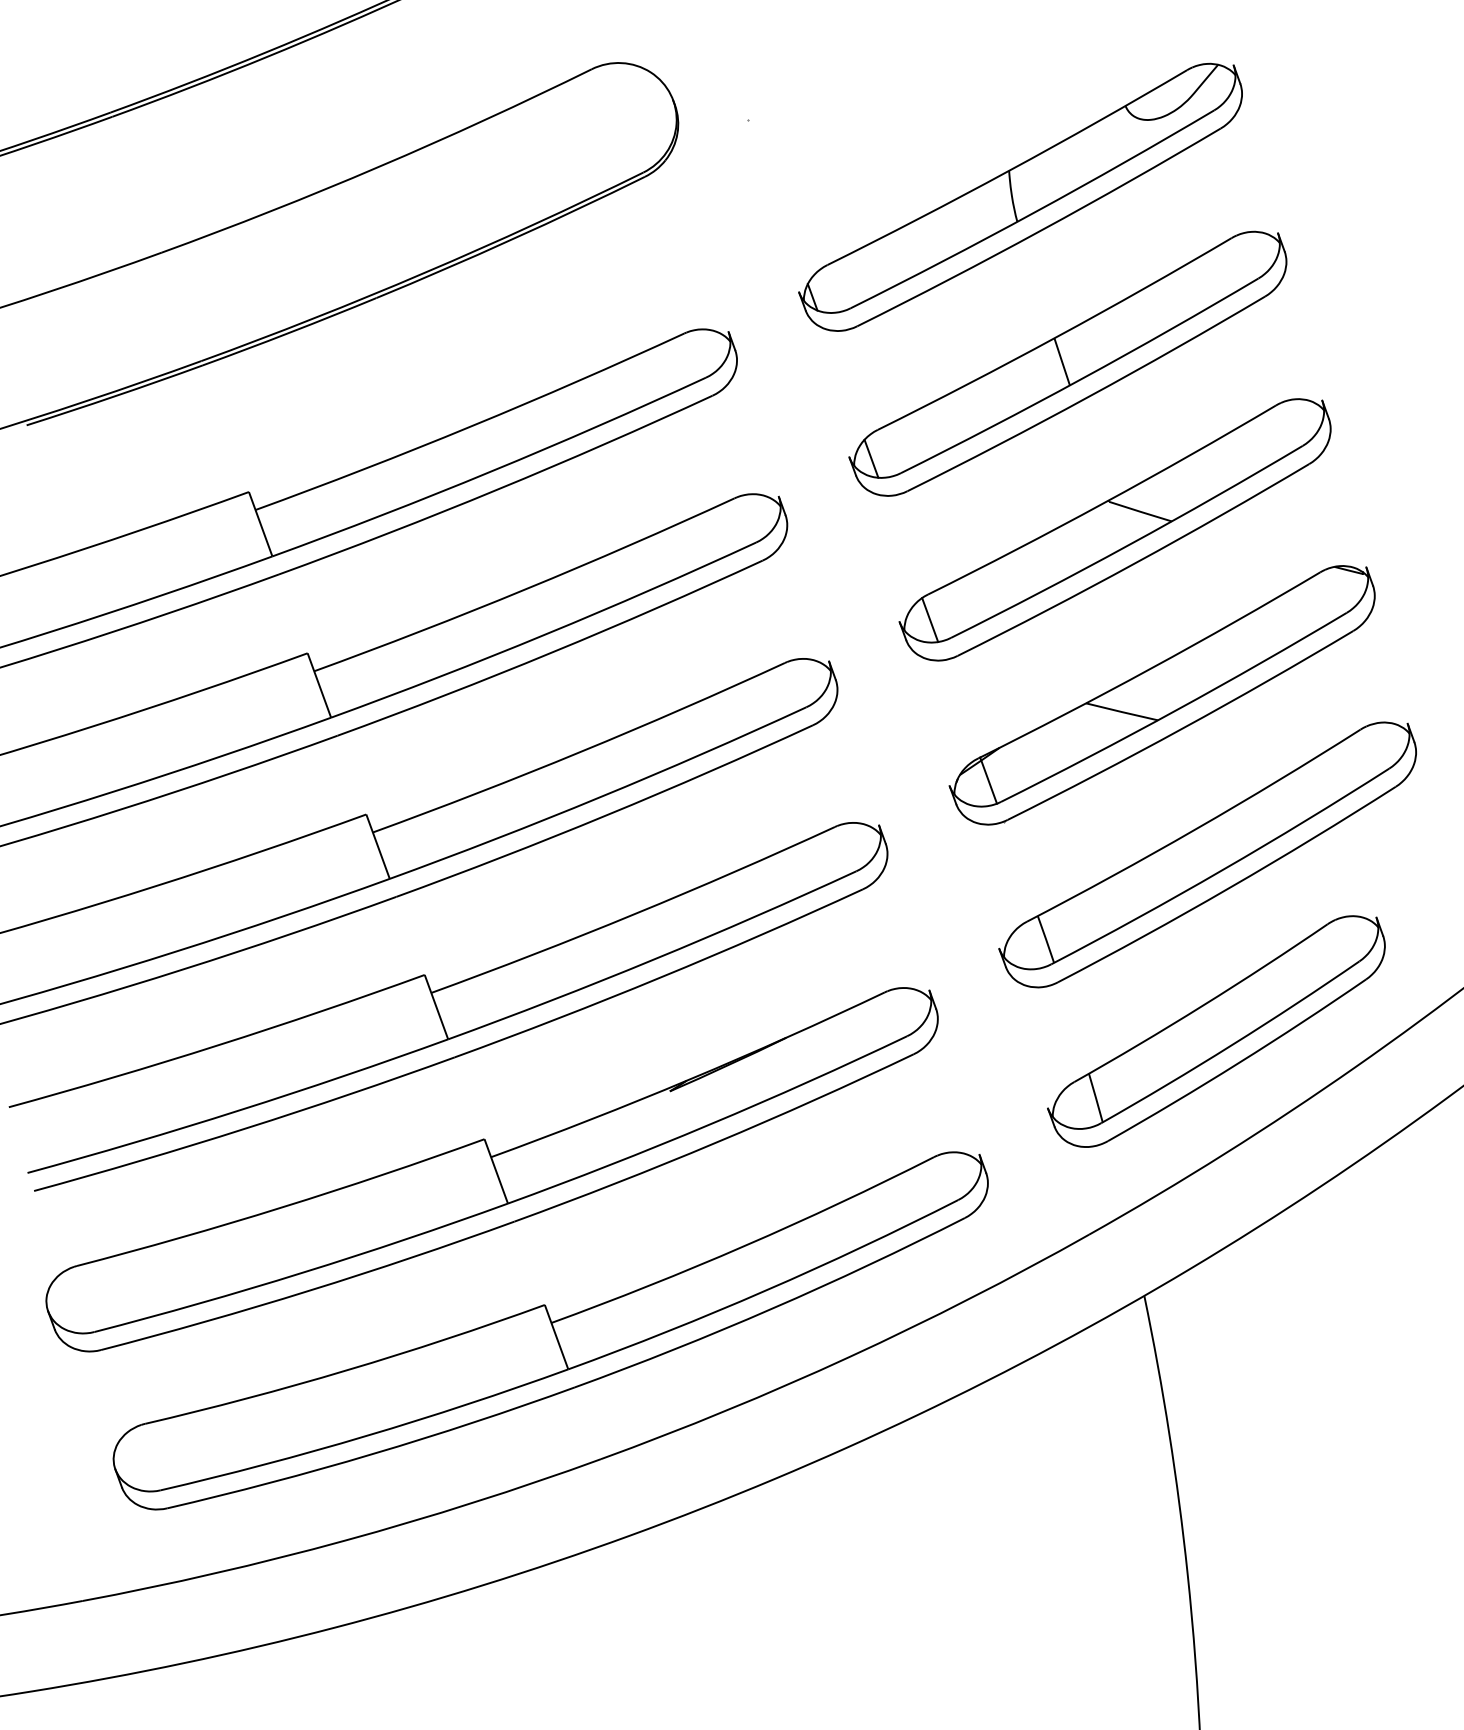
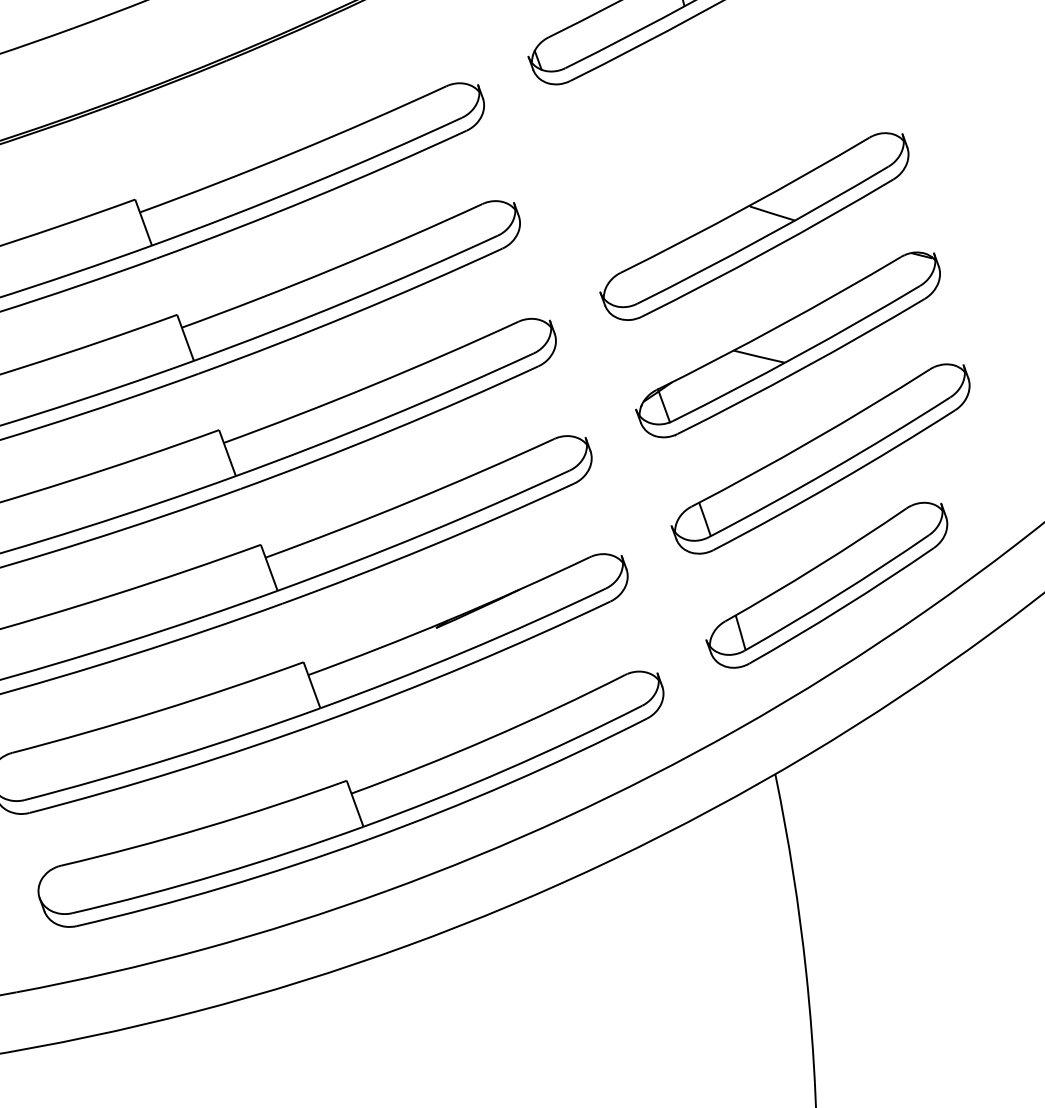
part: (1067, 363) -> (720, 107), removed
line: (930, 620) -> (622, 291), removed

